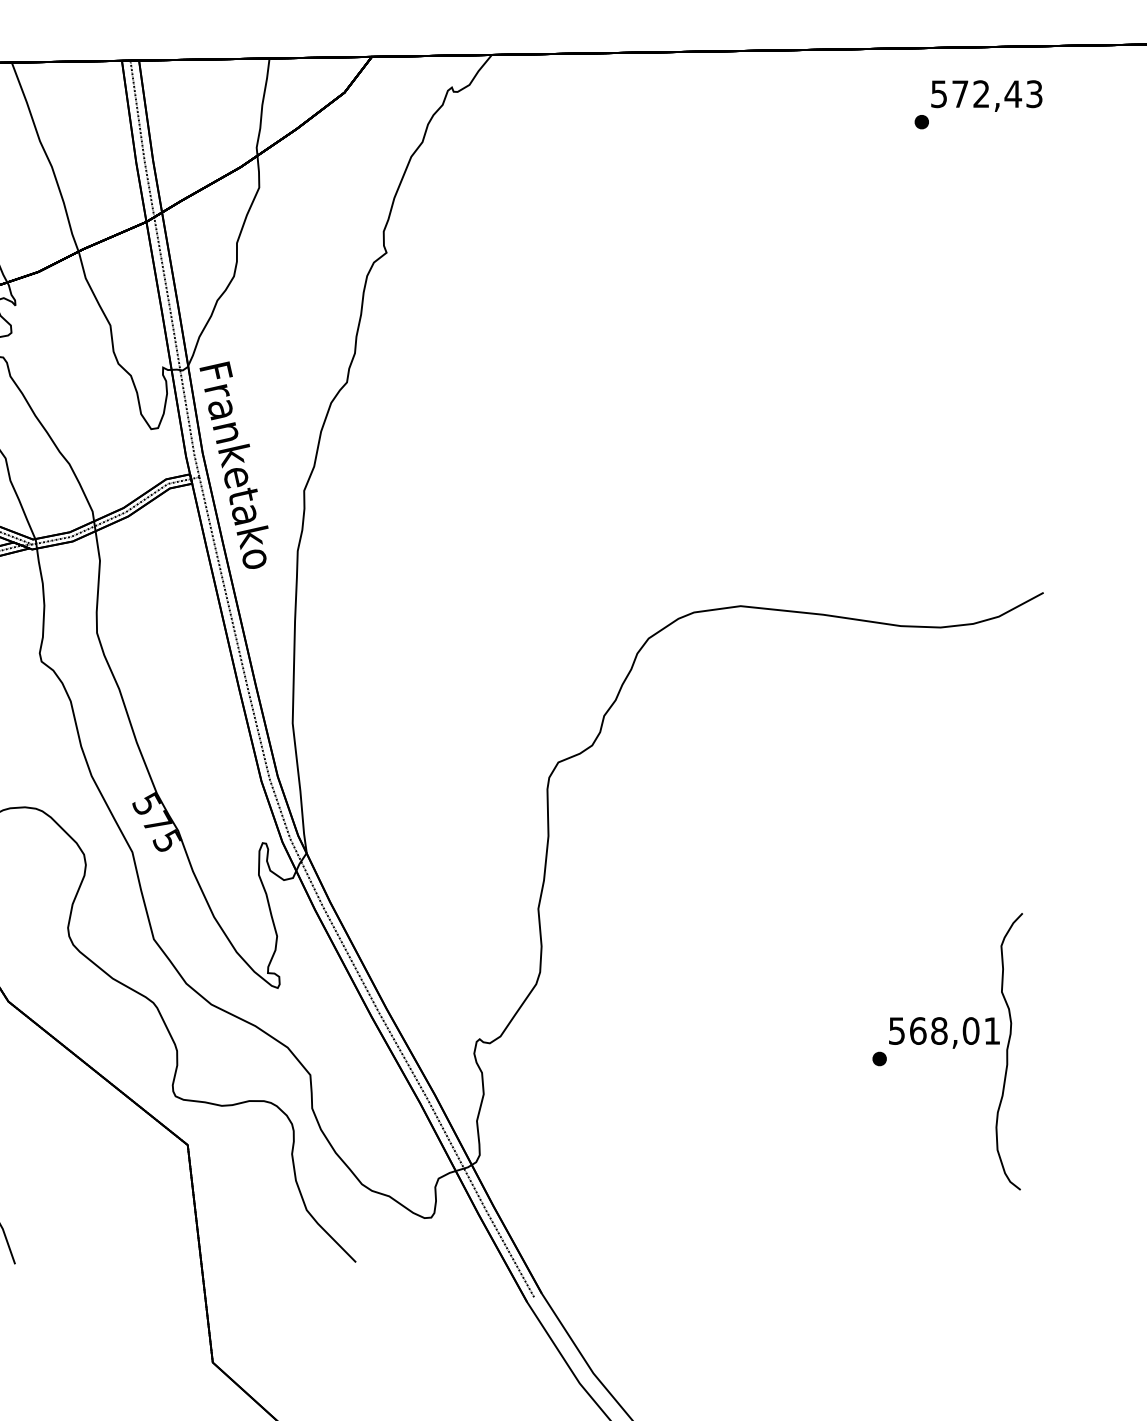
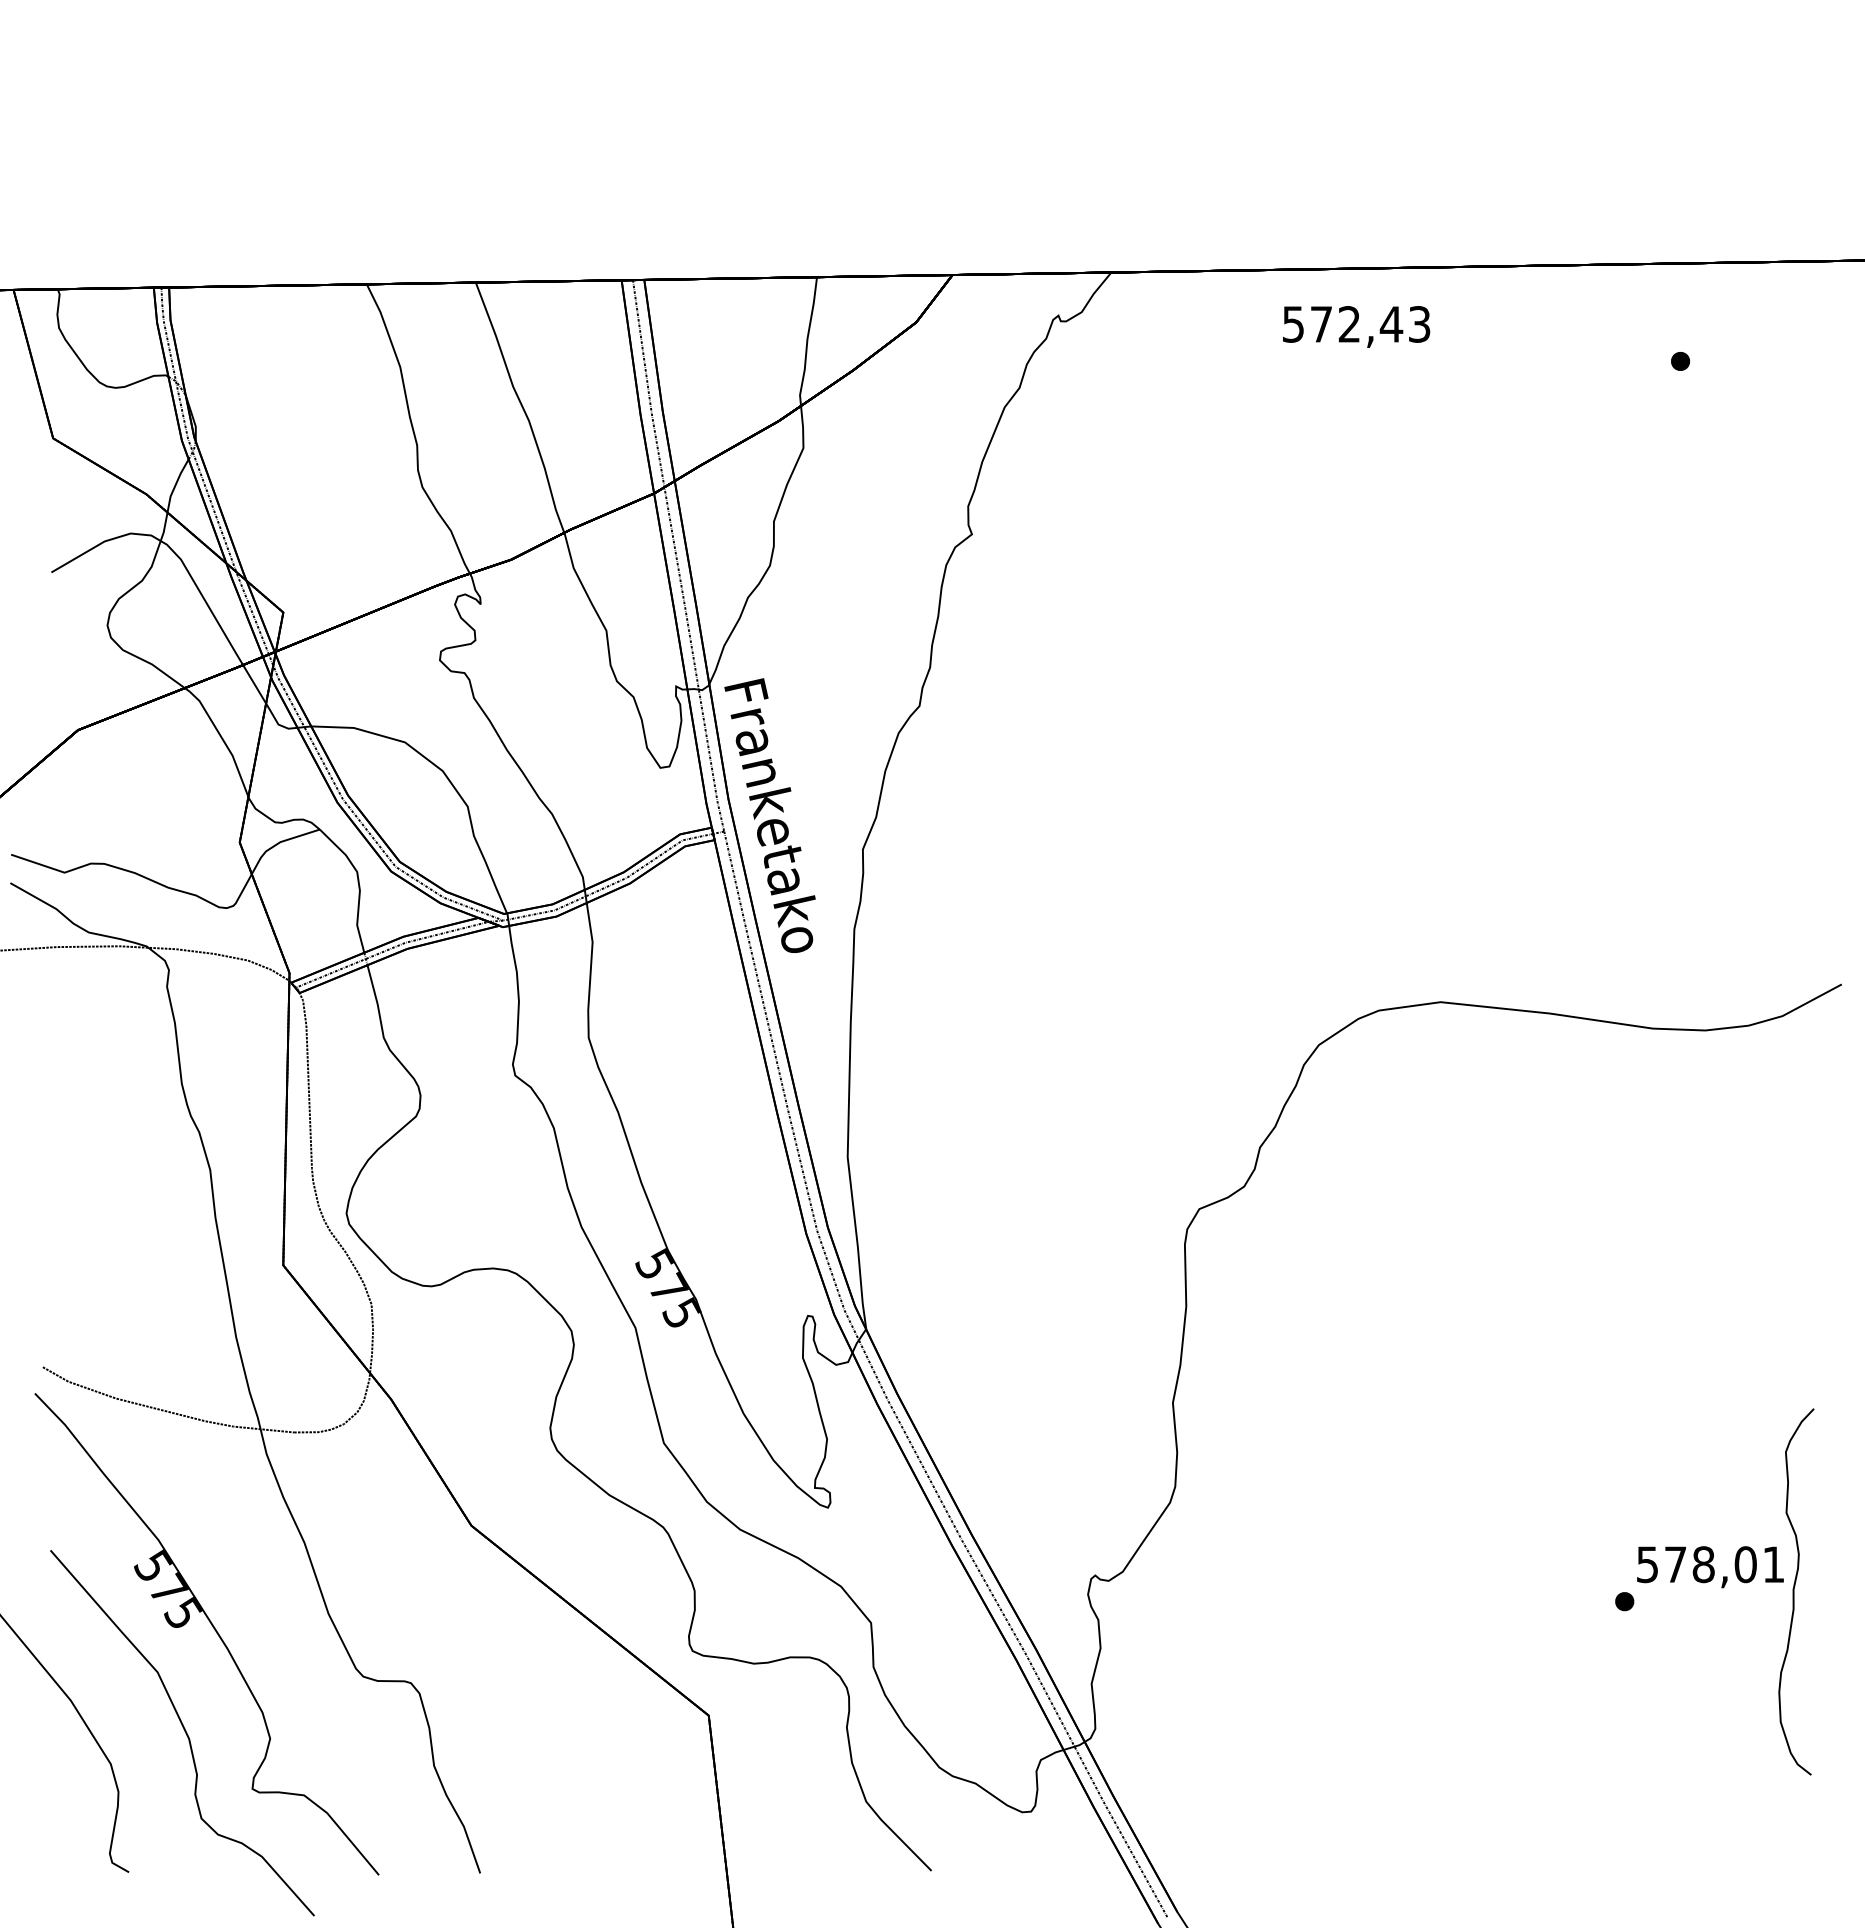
text: (986, 95) -> (1356, 326), moved
text: (918, 1030) -> (1675, 1564), 568,01 -> 578,01

